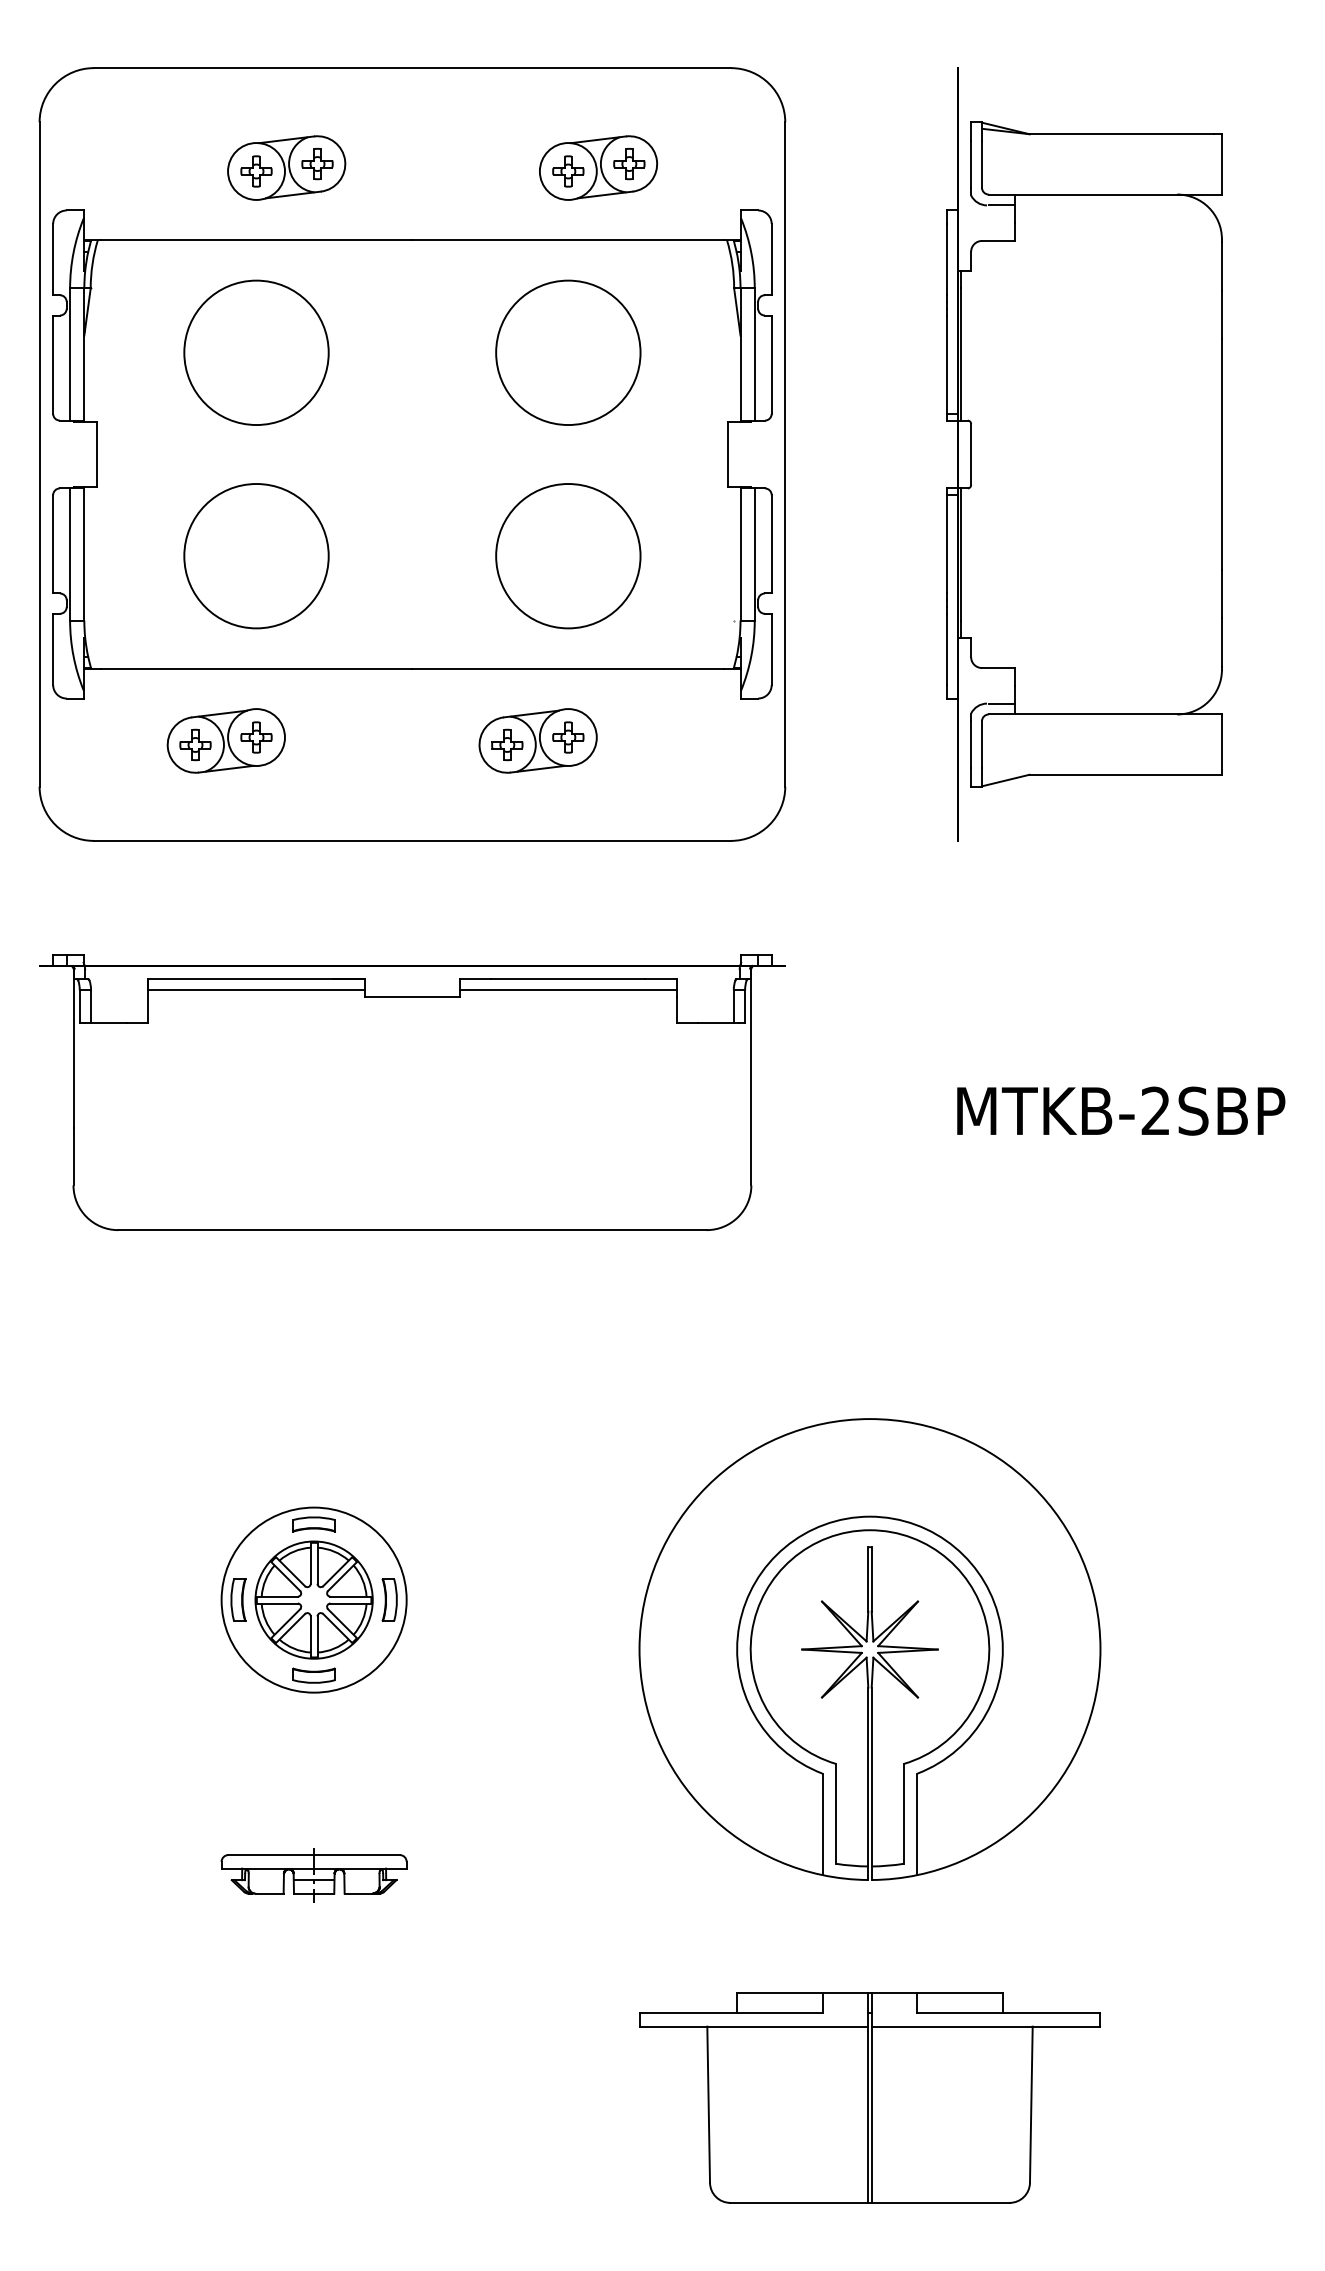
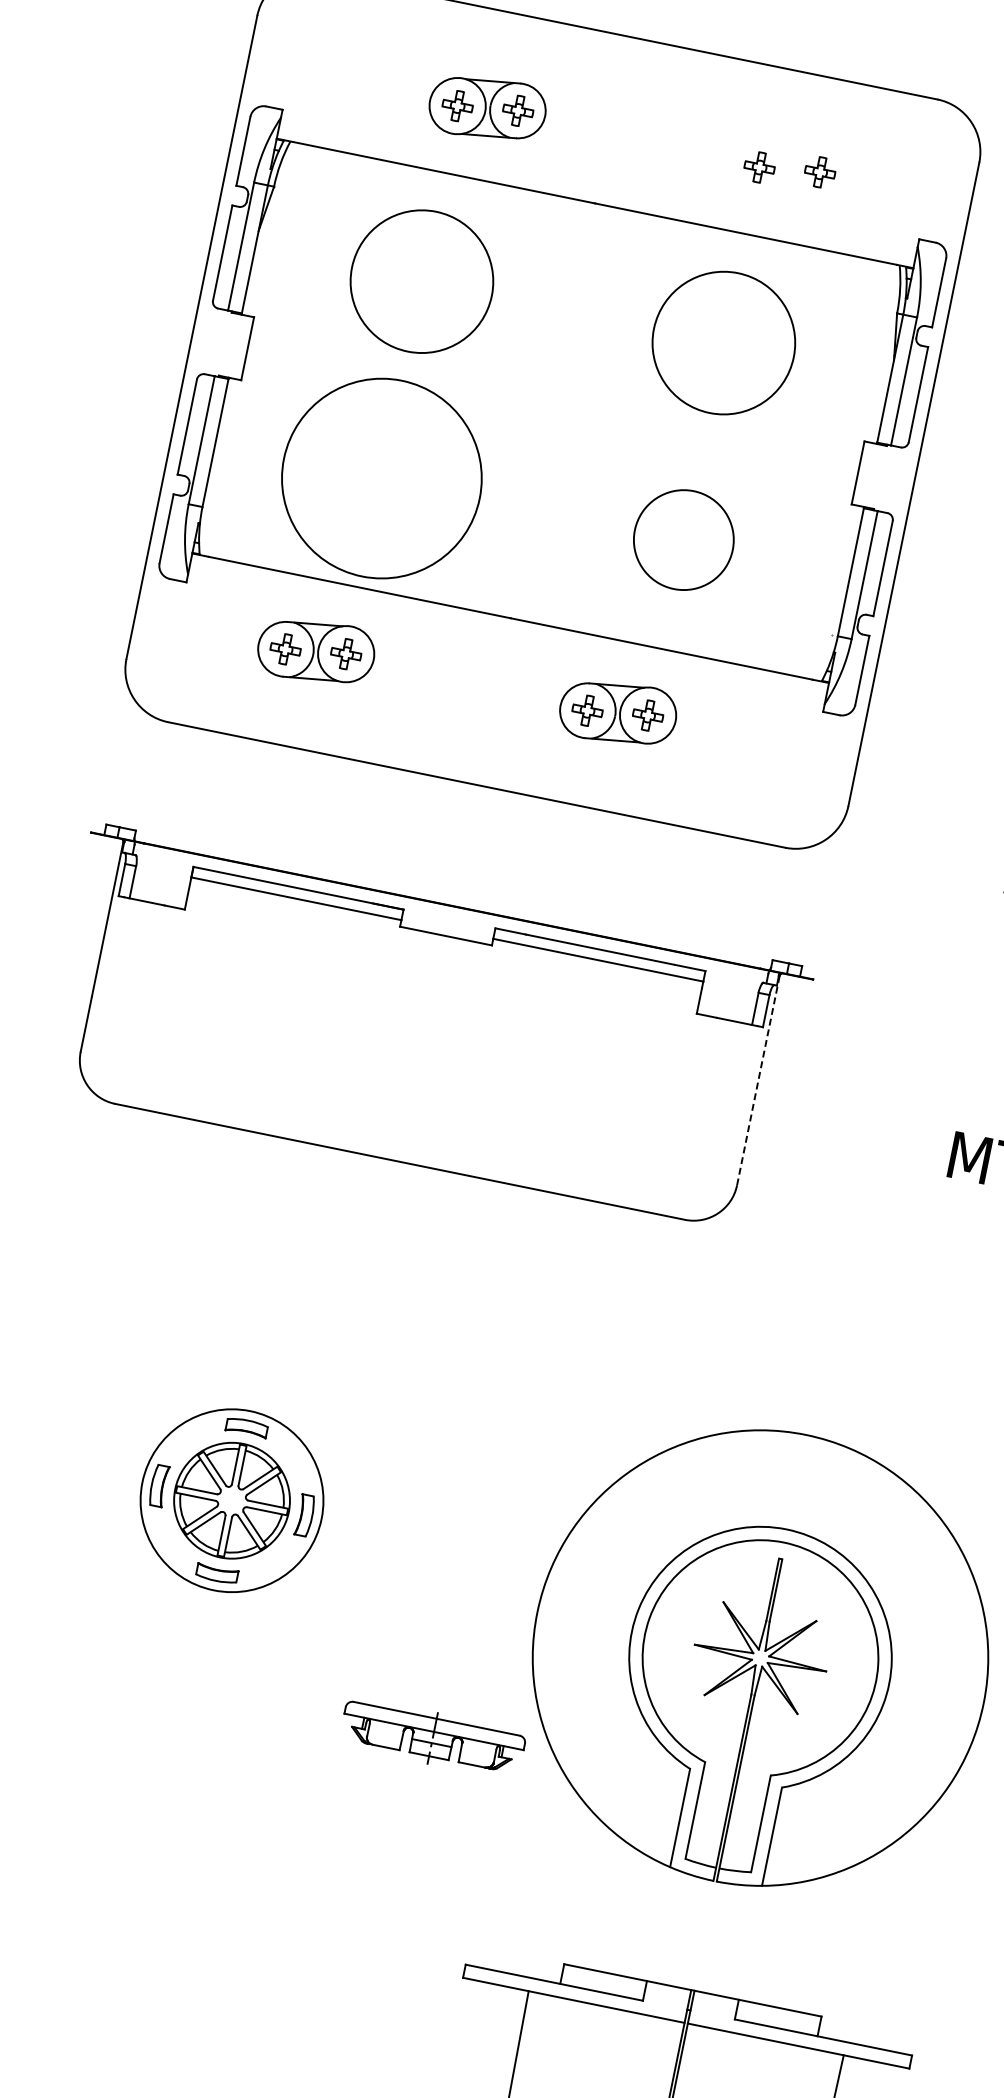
part: (598, 167) -> (789, 169), removed
circle: (256, 556) -> (381, 478), size x1.4
circle: (568, 556) -> (683, 540), size x0.7
line: (751, 1076) -> (758, 1079), solid -> dashed
part: (313, 1875) -> (432, 1738), moved

